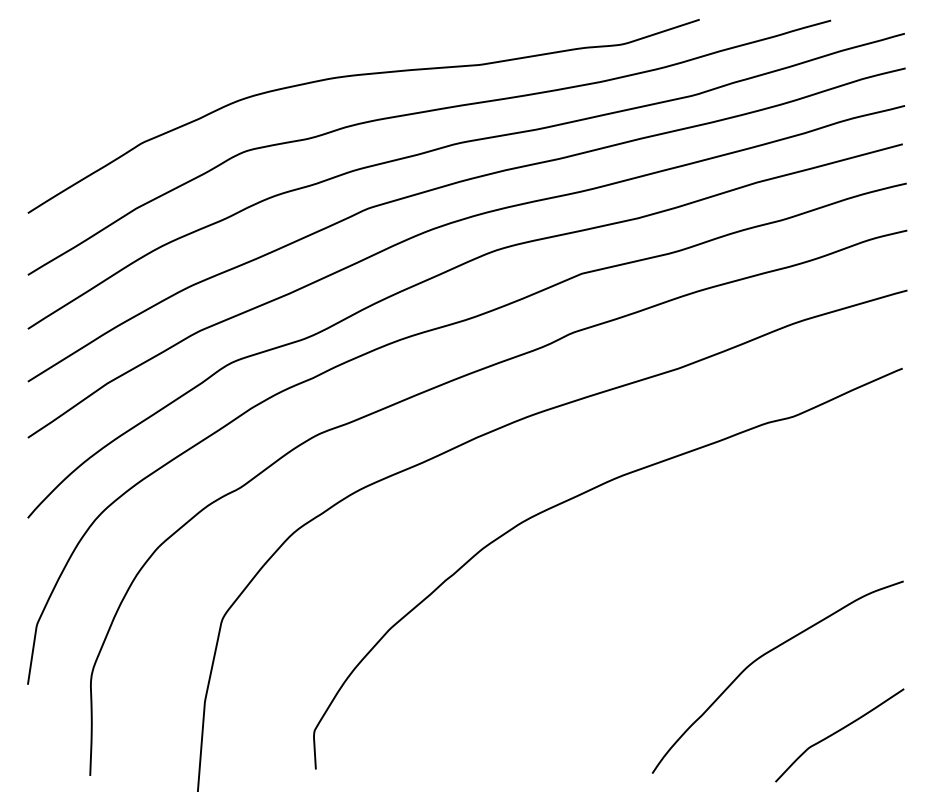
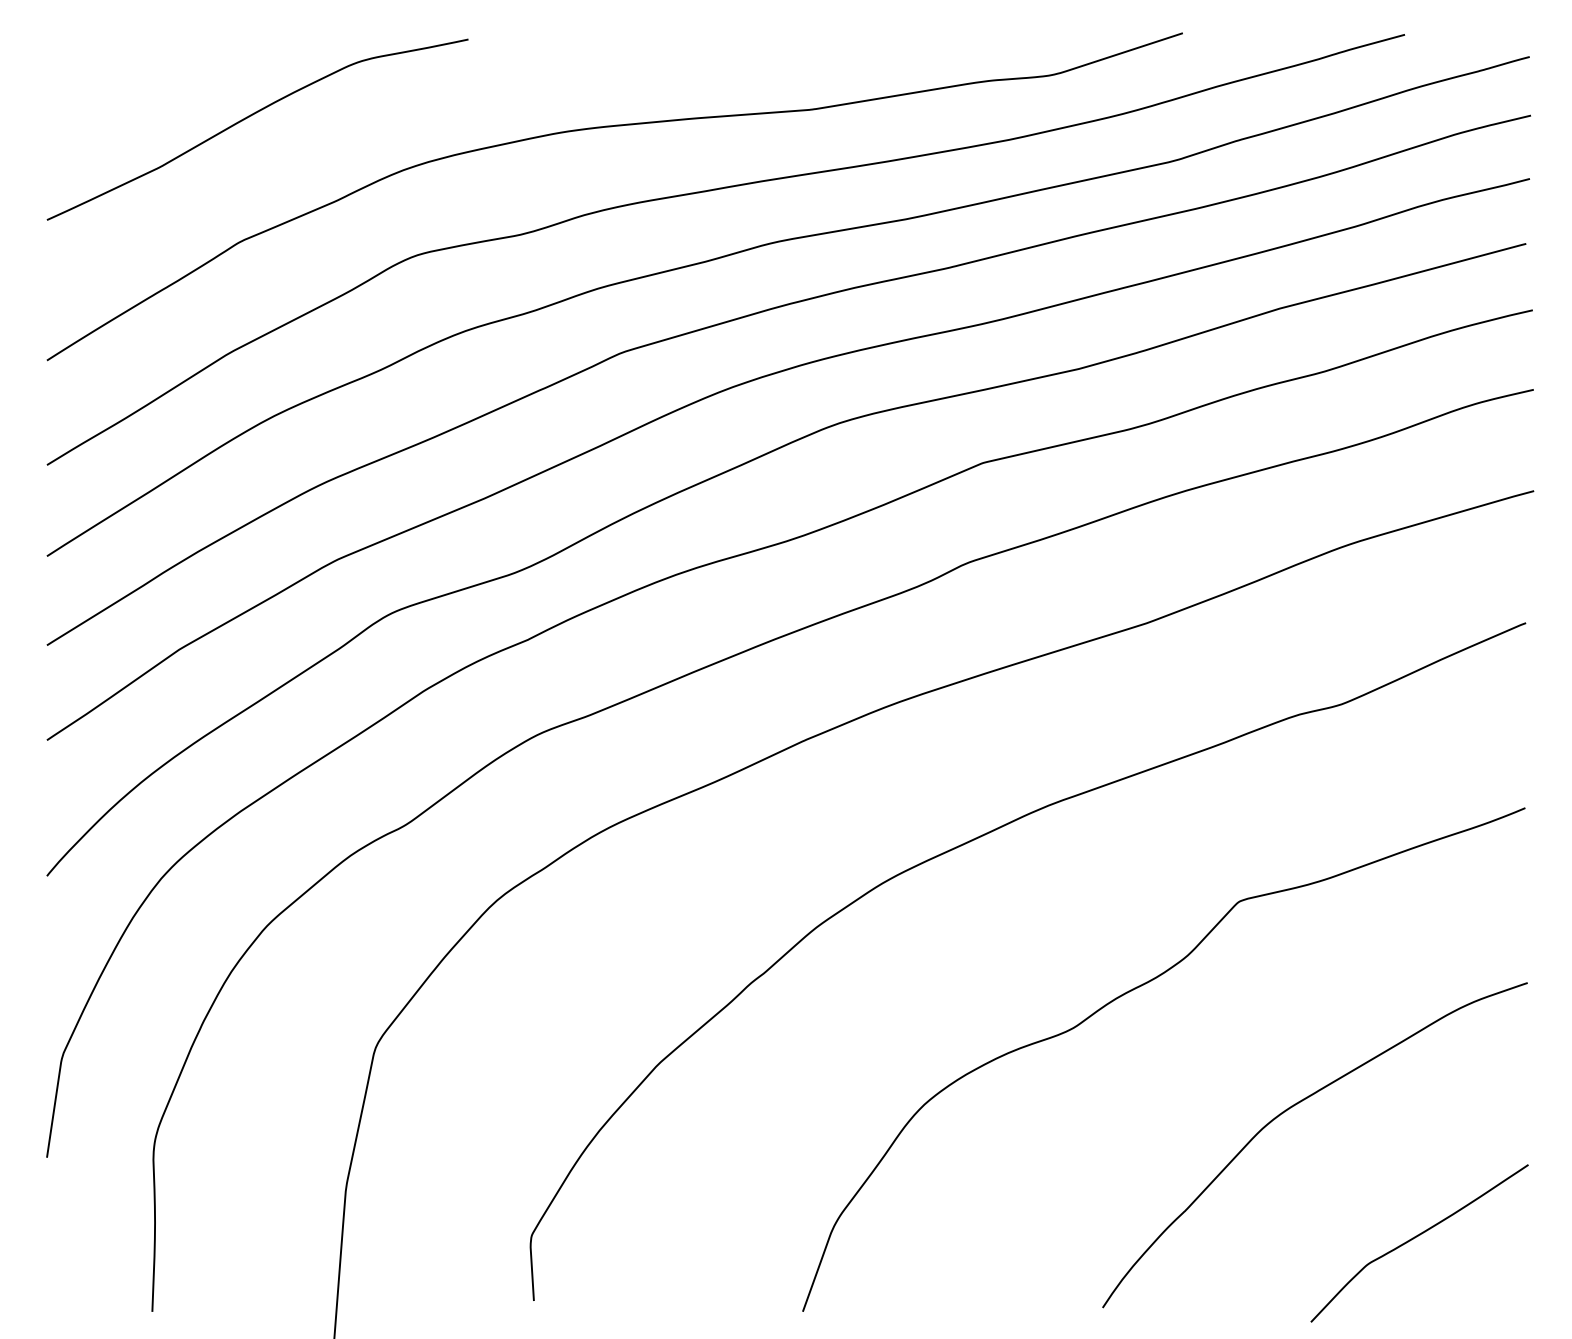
curve: (148, 69) -> (250, 117), added
curve: (668, 587) -> (1130, 993), added

